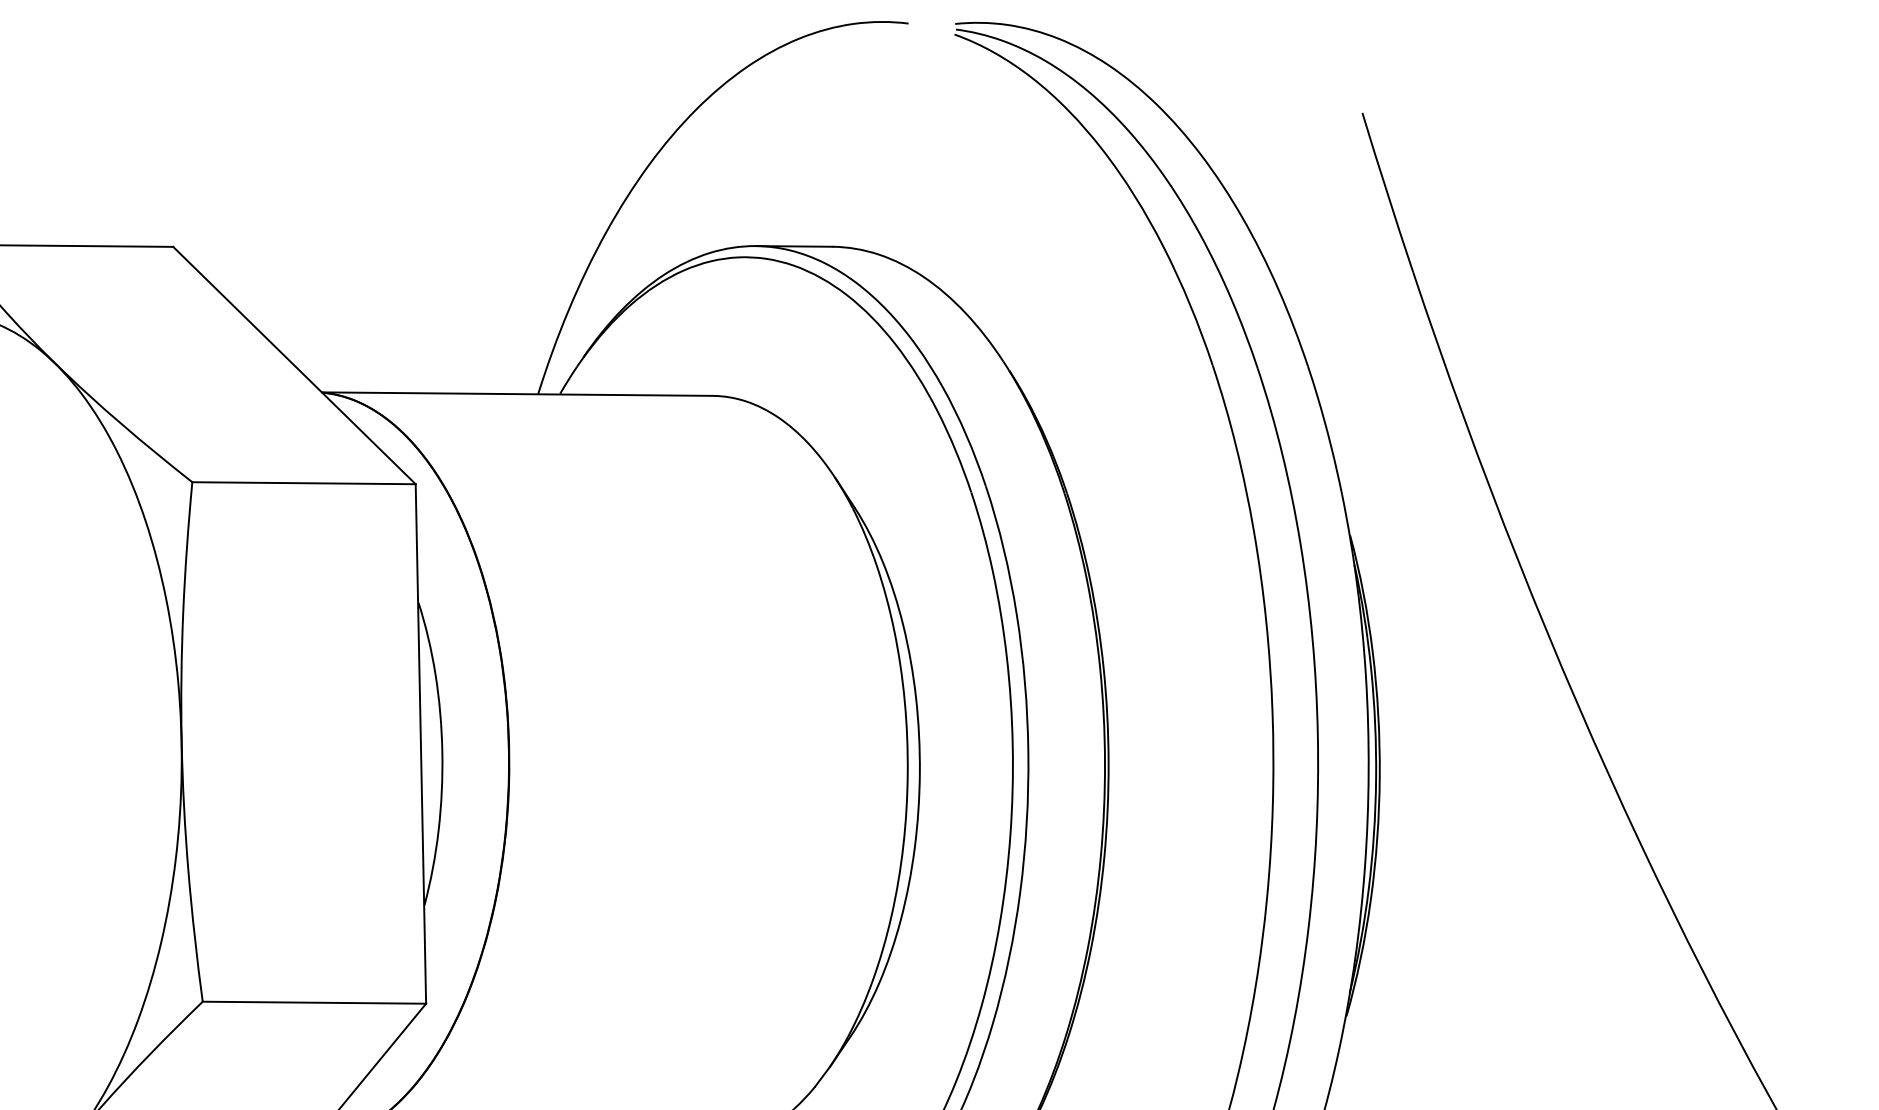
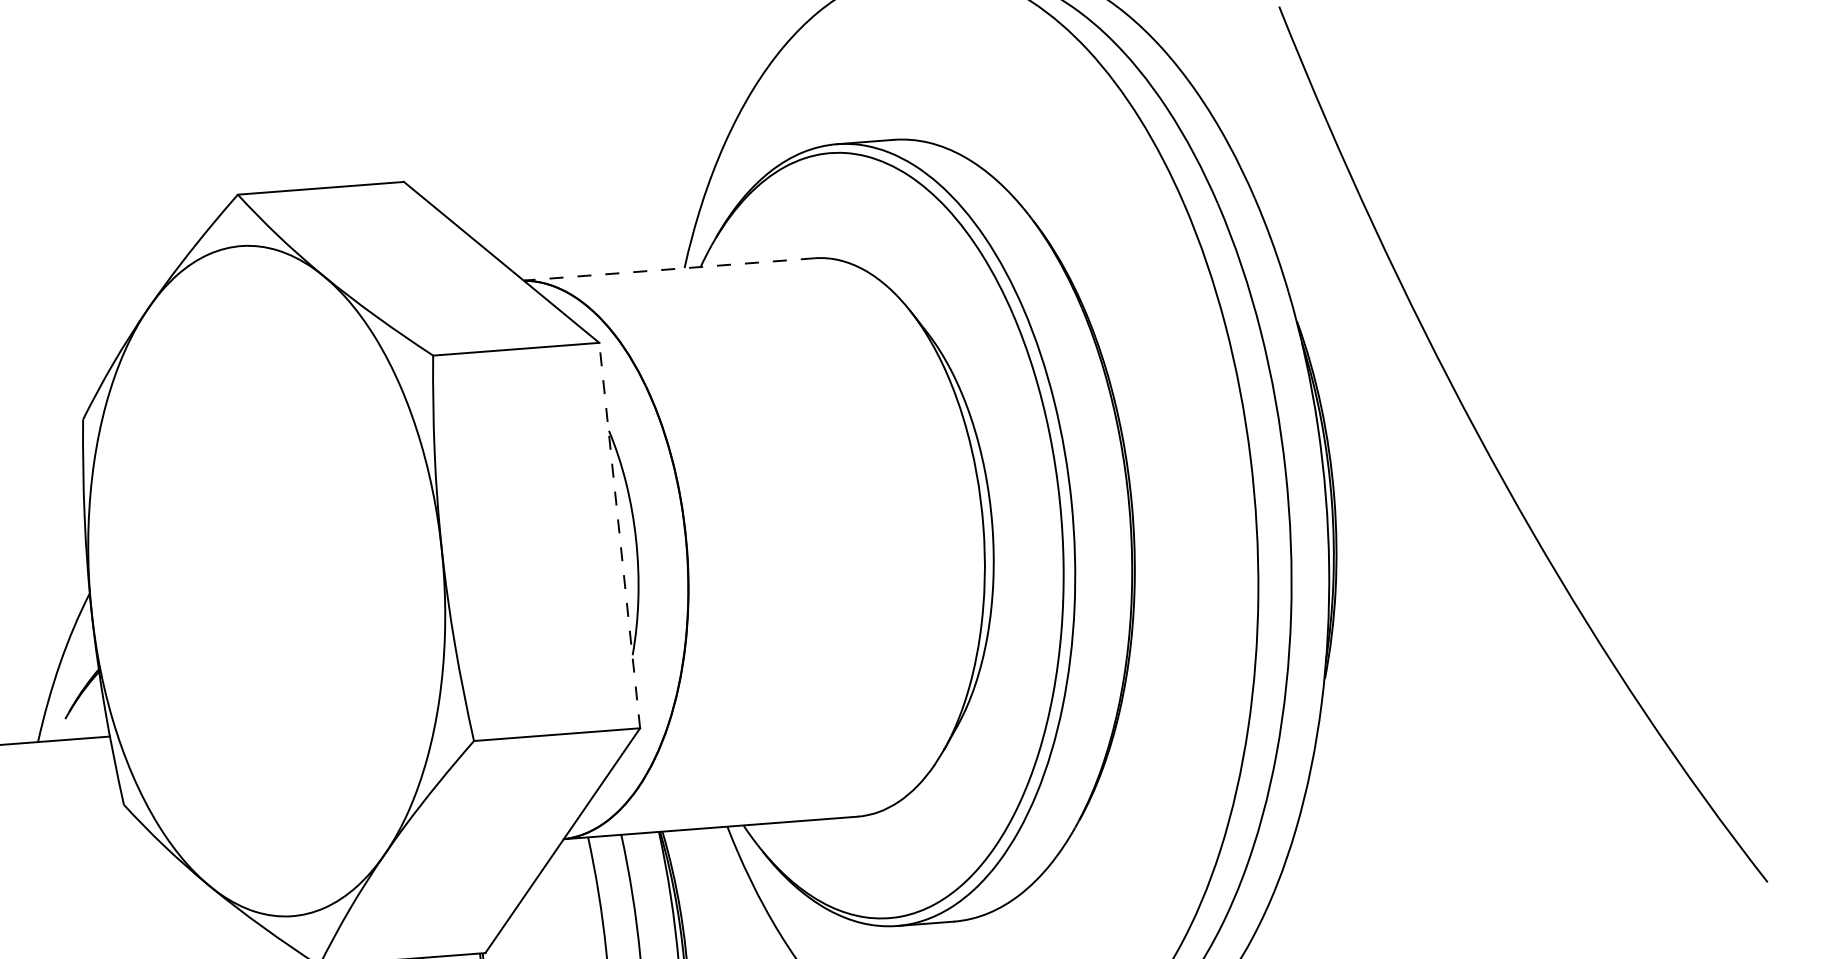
line: (517, 394) -> (669, 269), solid -> dashed
line: (420, 743) -> (619, 535), solid -> dashed

